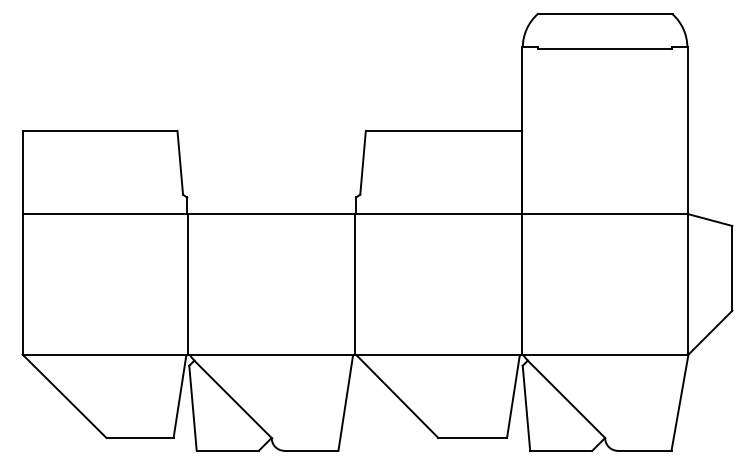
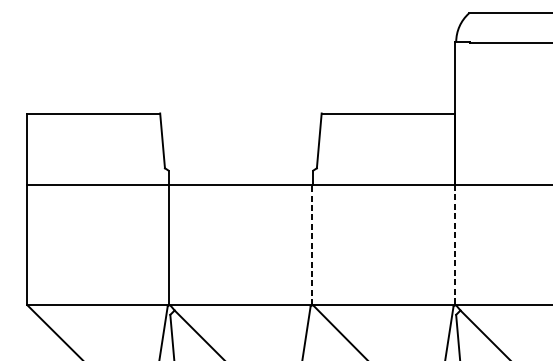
line: (355, 283) -> (312, 244), solid -> dashed
line: (521, 284) -> (455, 245), solid -> dashed

